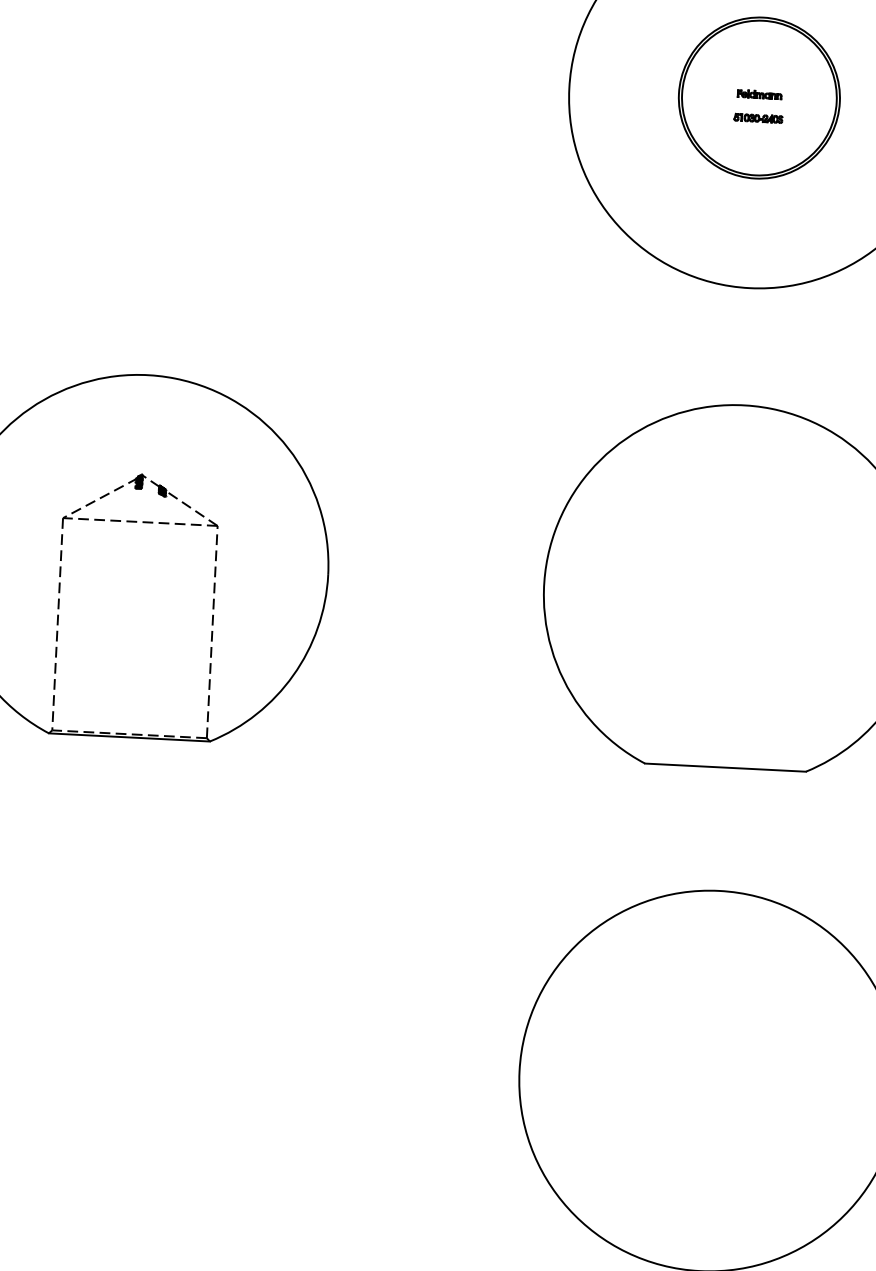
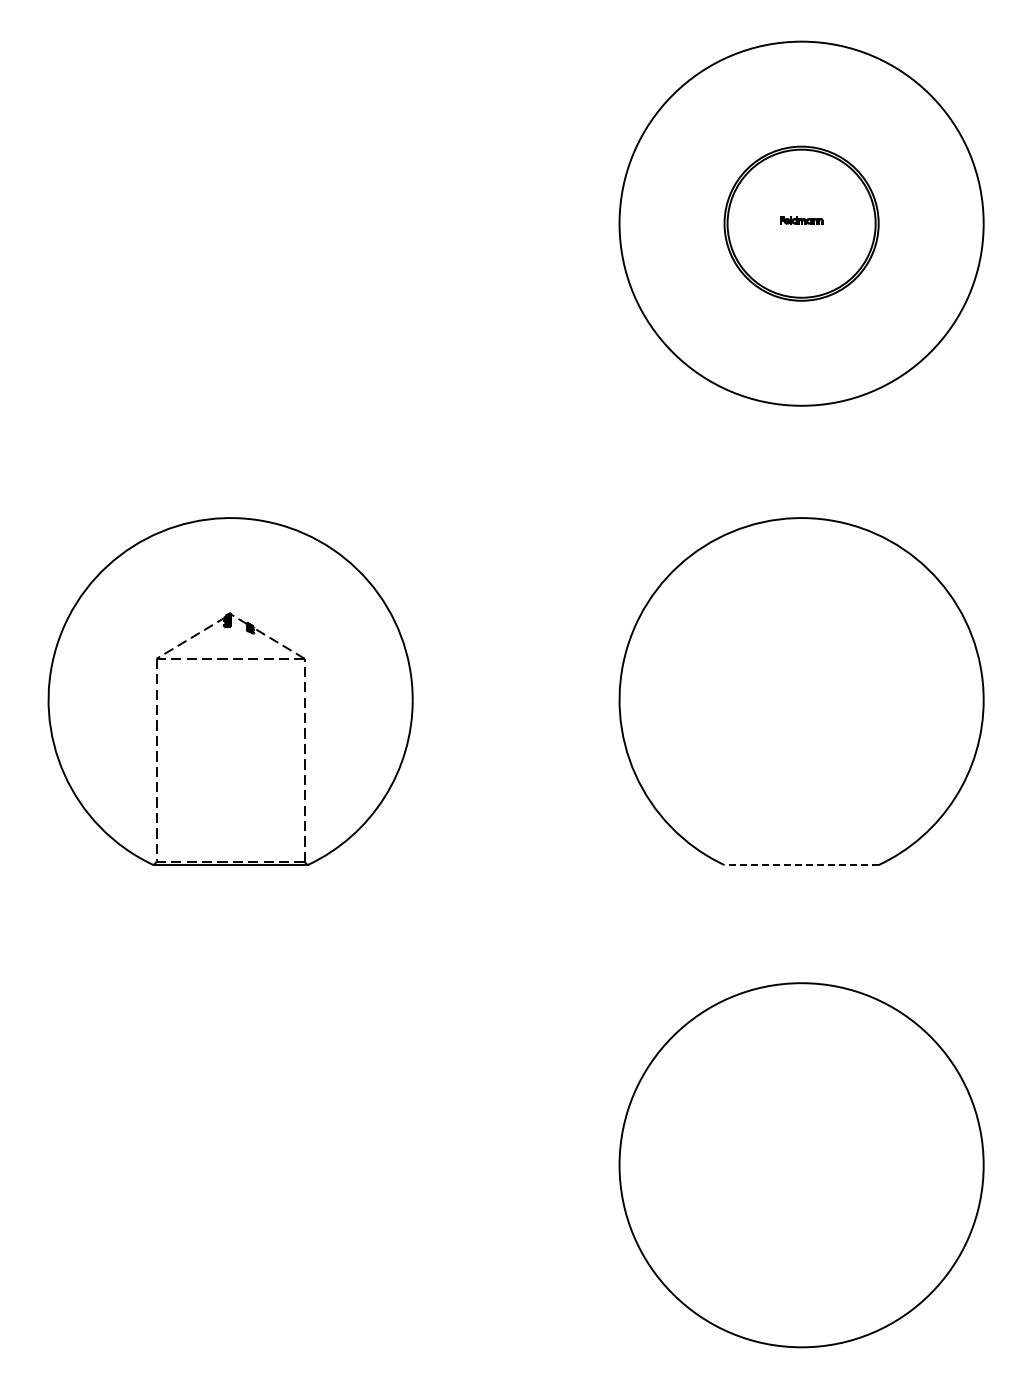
part: (758, 117) -> (801, 242), removed
line: (725, 768) -> (801, 865), solid -> dashed

